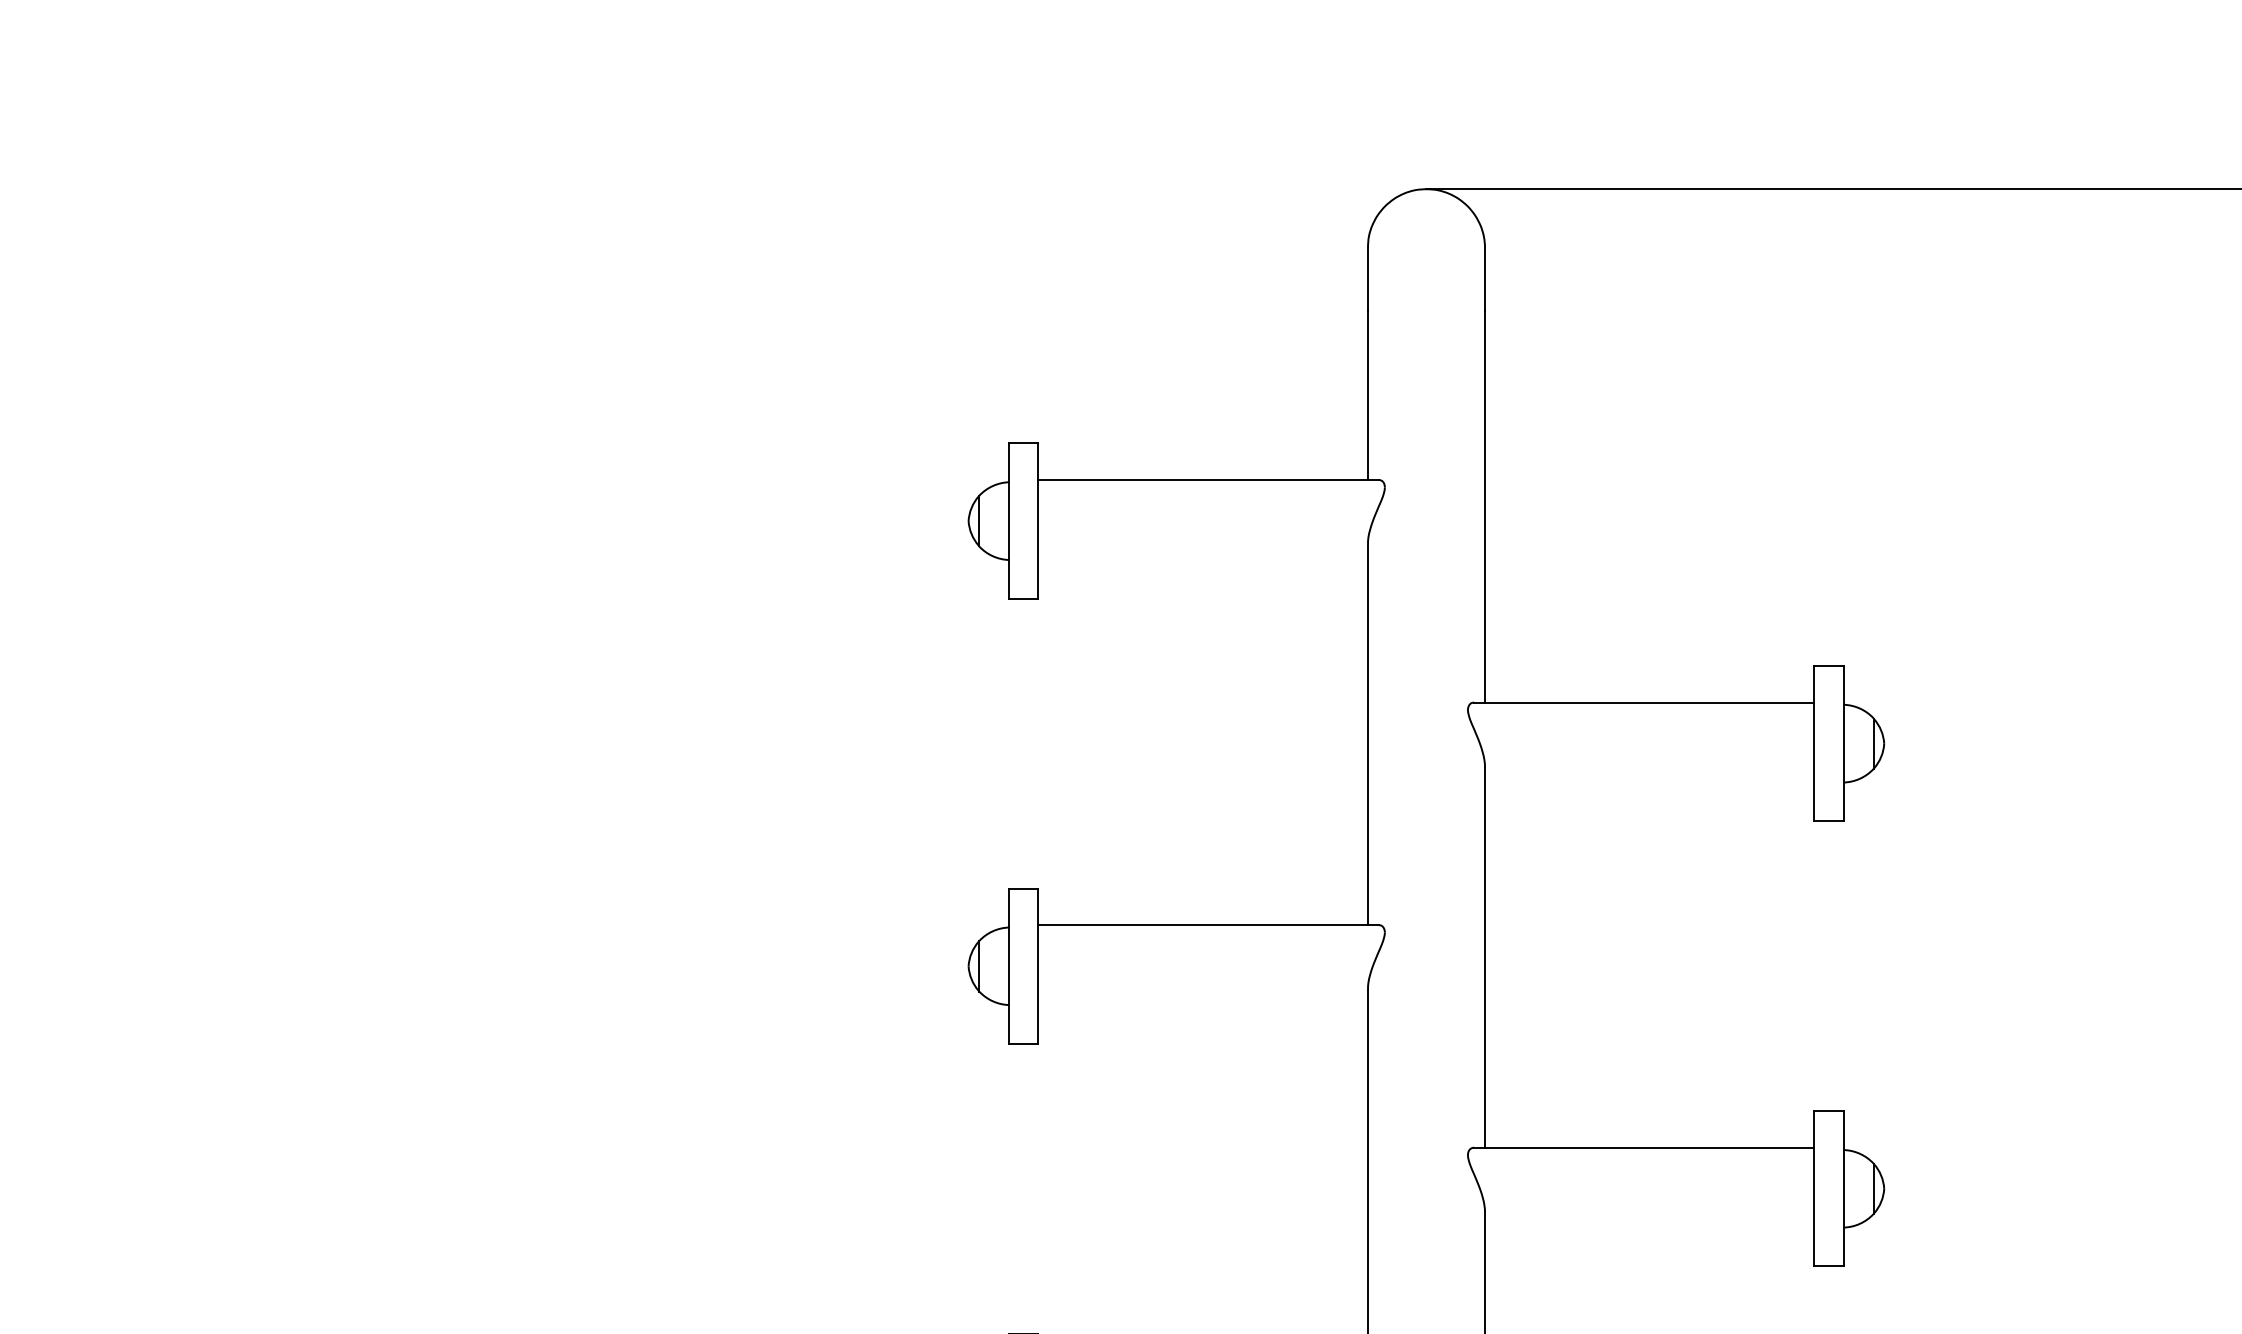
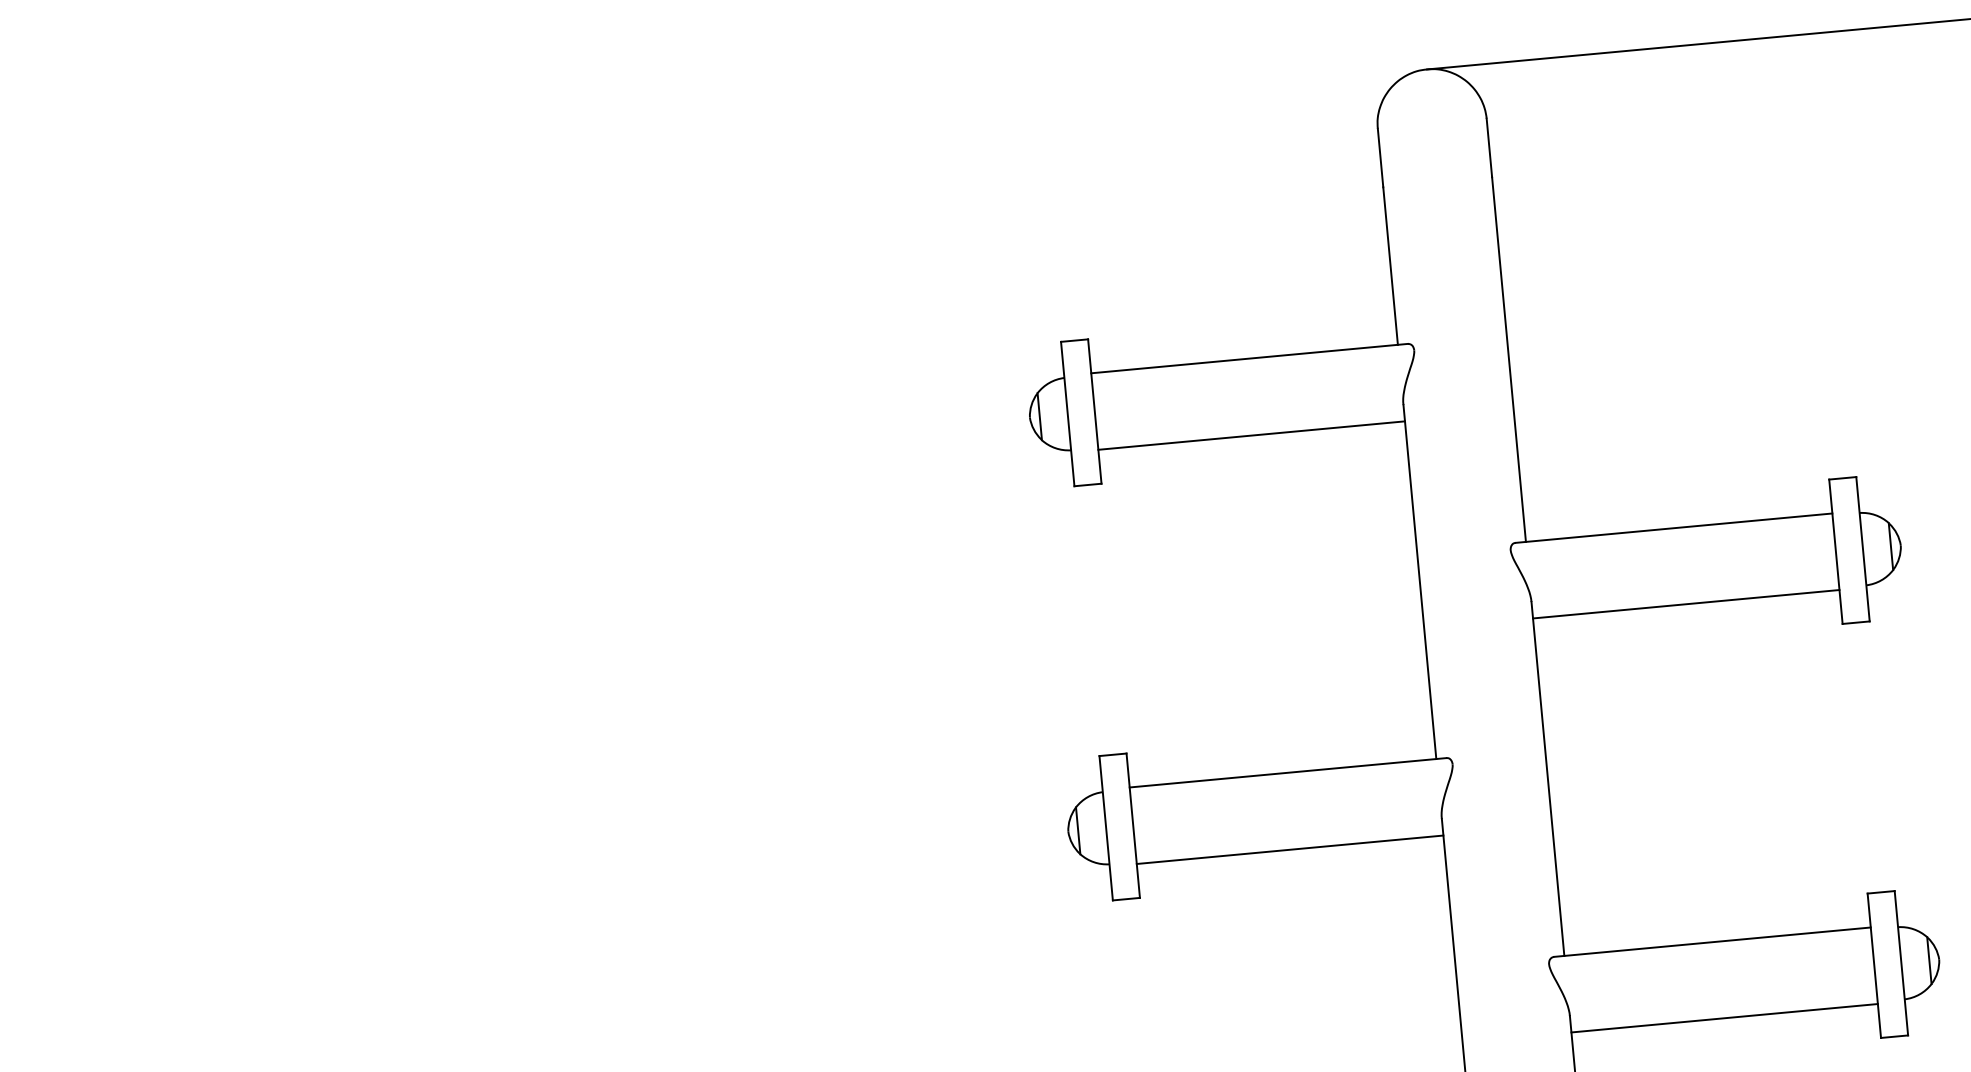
line: (1203, 562) -> (1251, 435), added
line: (1649, 784) -> (1686, 603), added
line: (1203, 1007) -> (1290, 849), added
line: (1649, 1229) -> (1724, 1017), added

